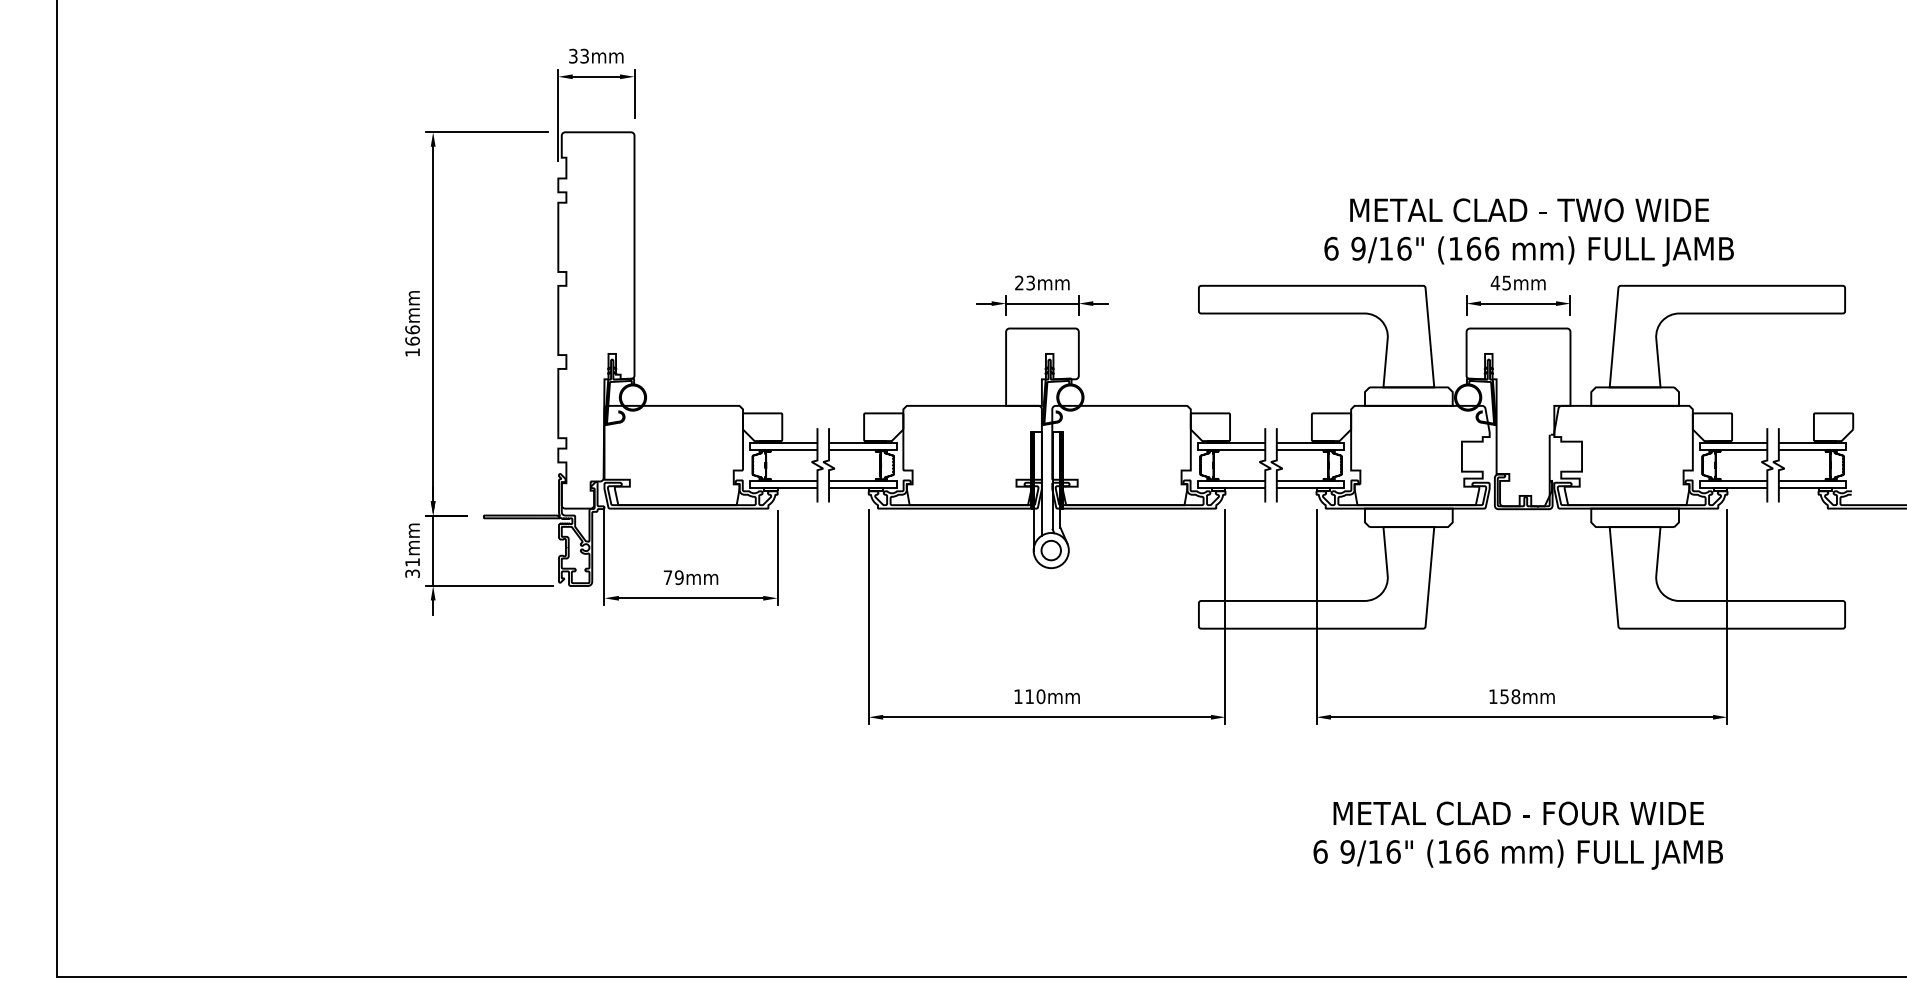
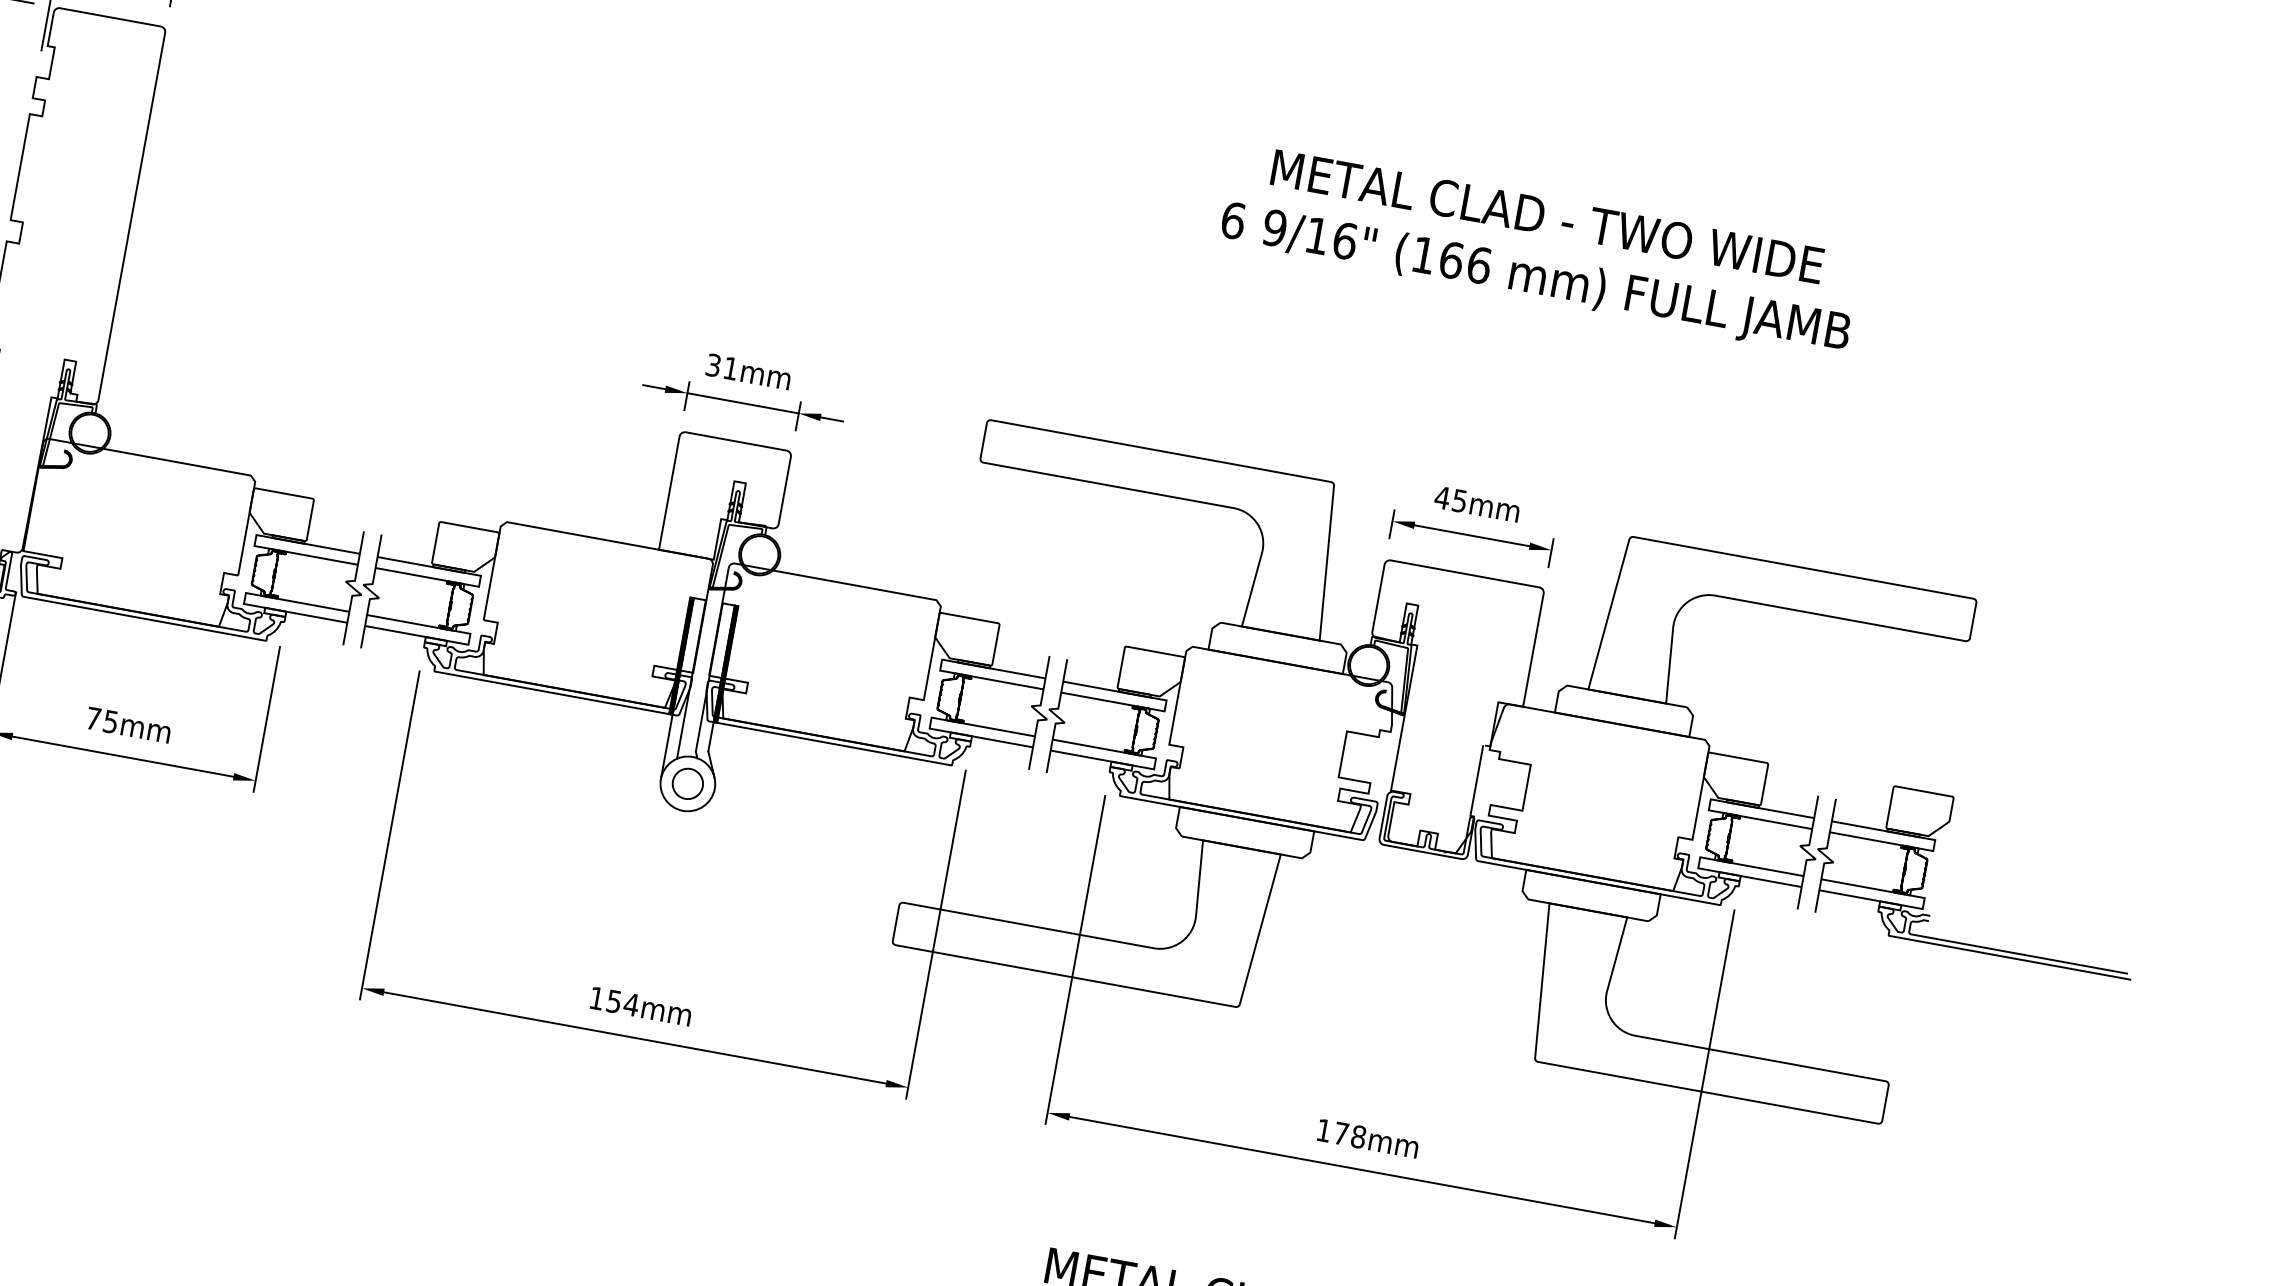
text: (1528, 232) -> (1539, 250), moved
text: (1024, 282) -> (721, 365), 23mm -> 31mm
text: (678, 577) -> (109, 721), 79mm -> 75mm
text: (1035, 696) -> (623, 1002), 110mm -> 154mm
text: (1504, 696) -> (1341, 1133), 158mm -> 178mm

